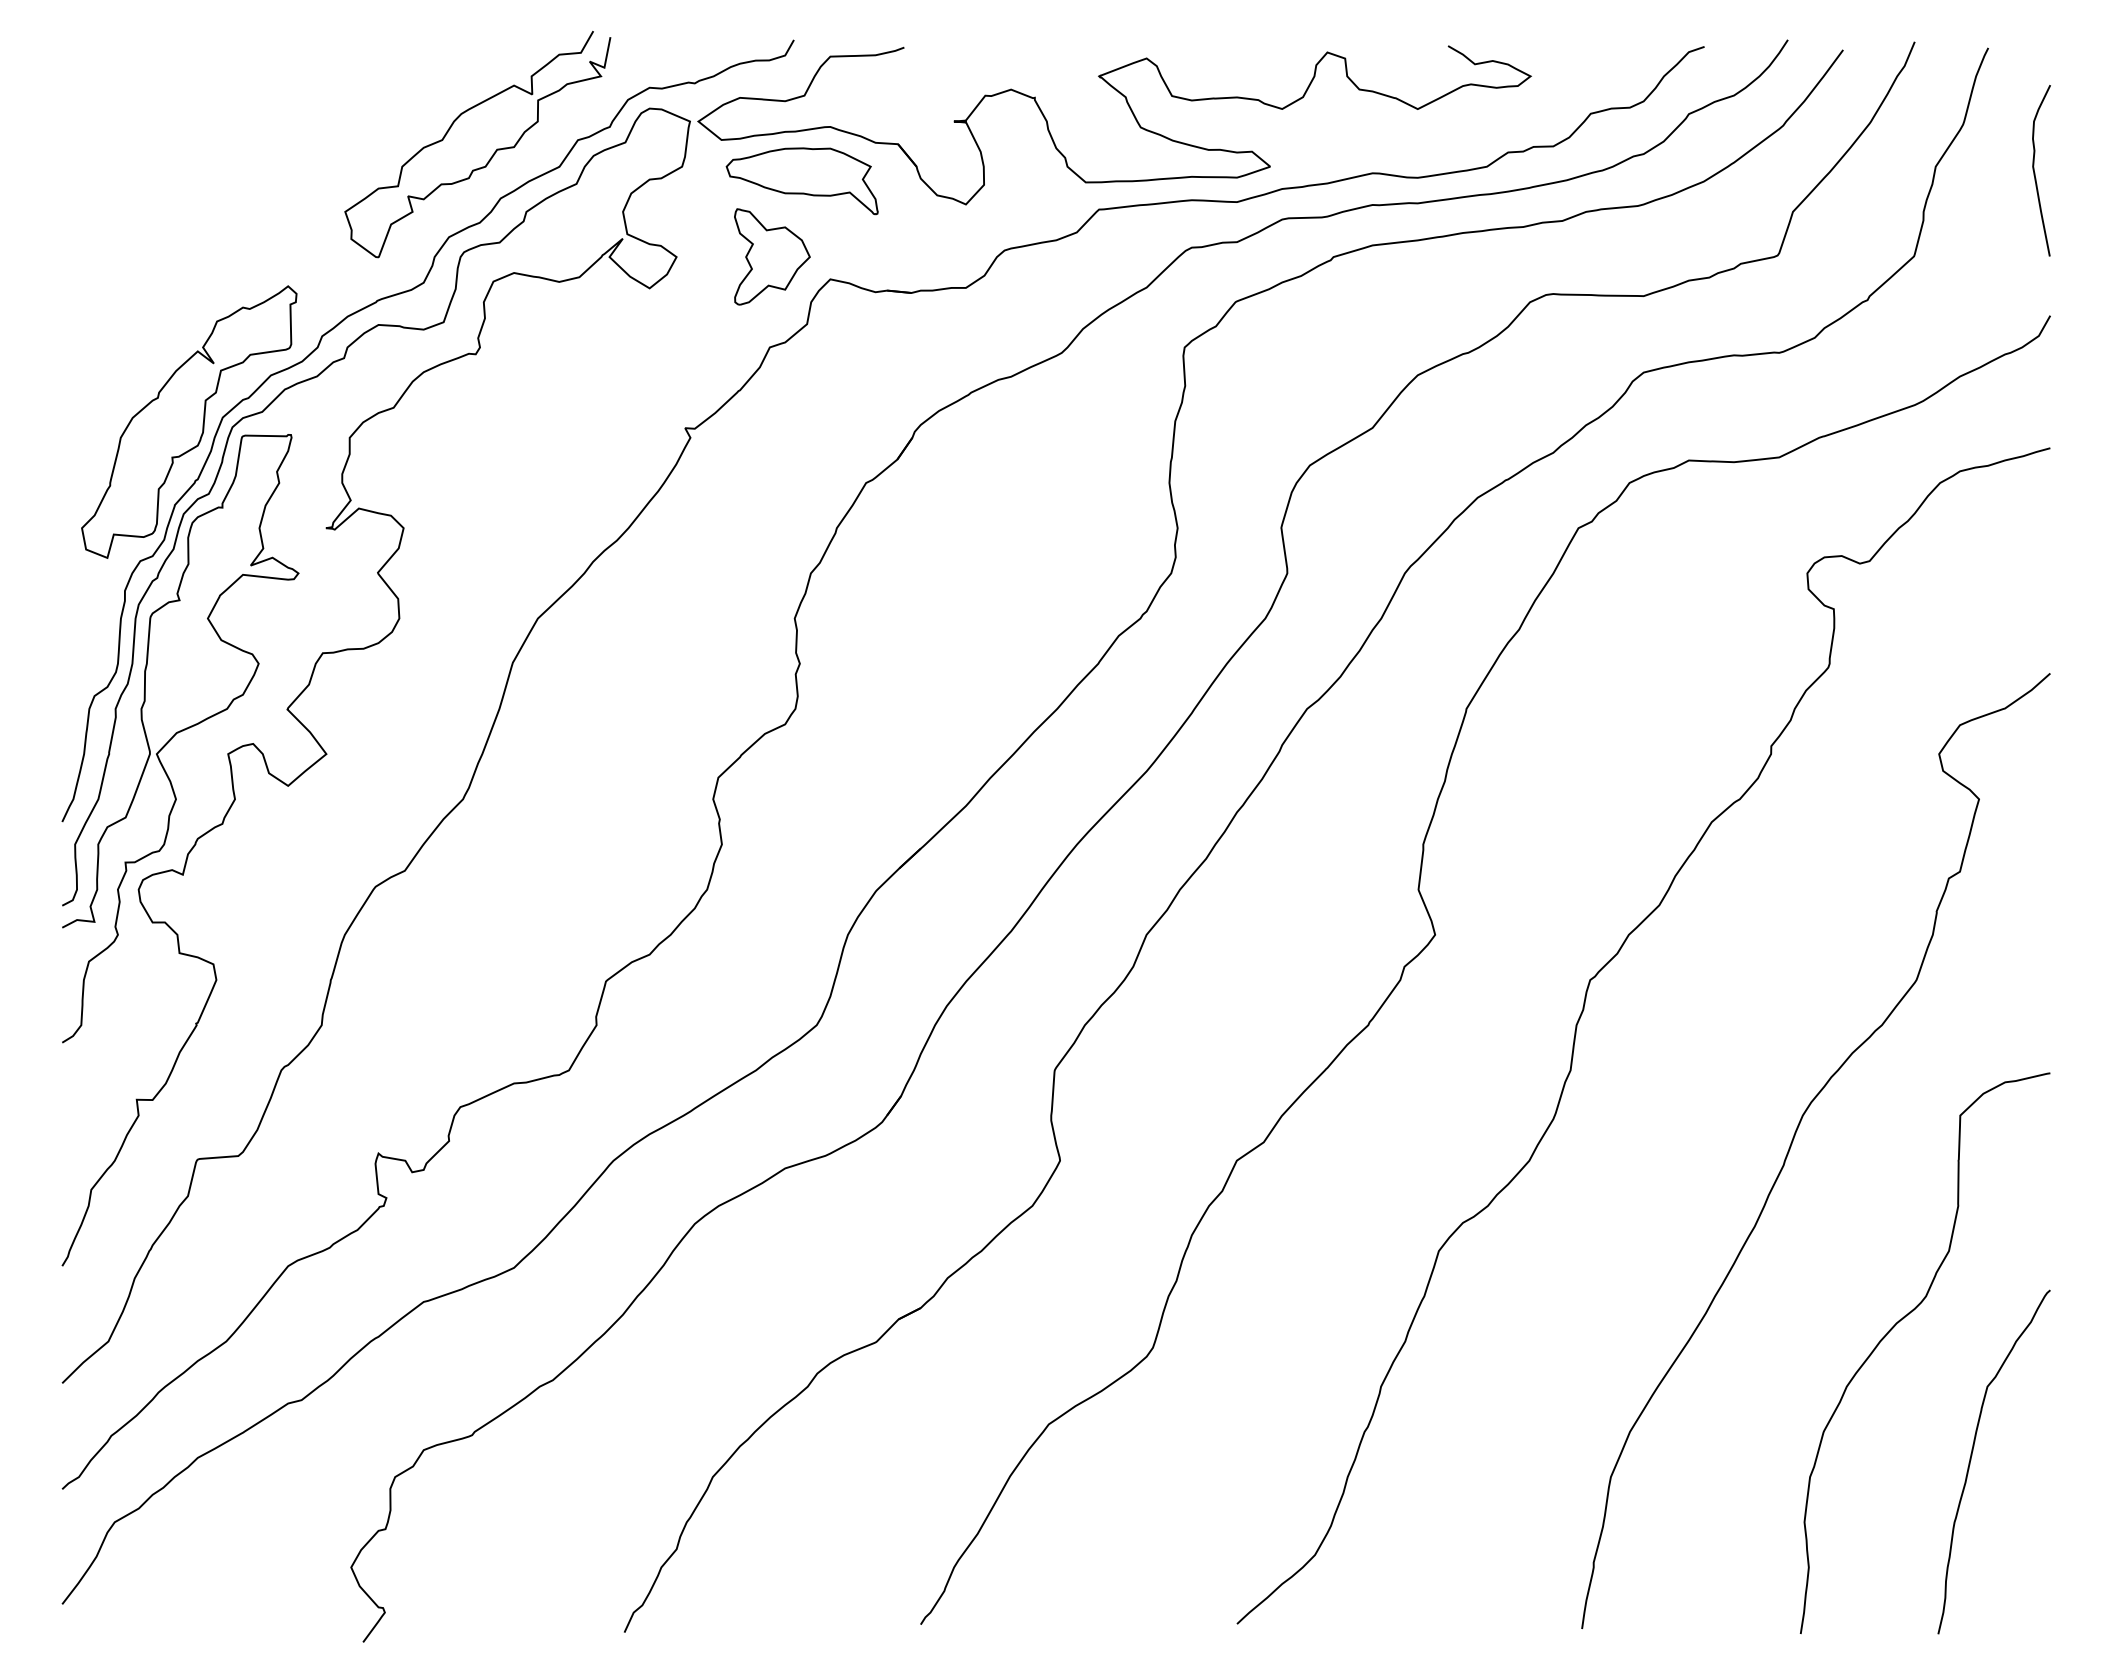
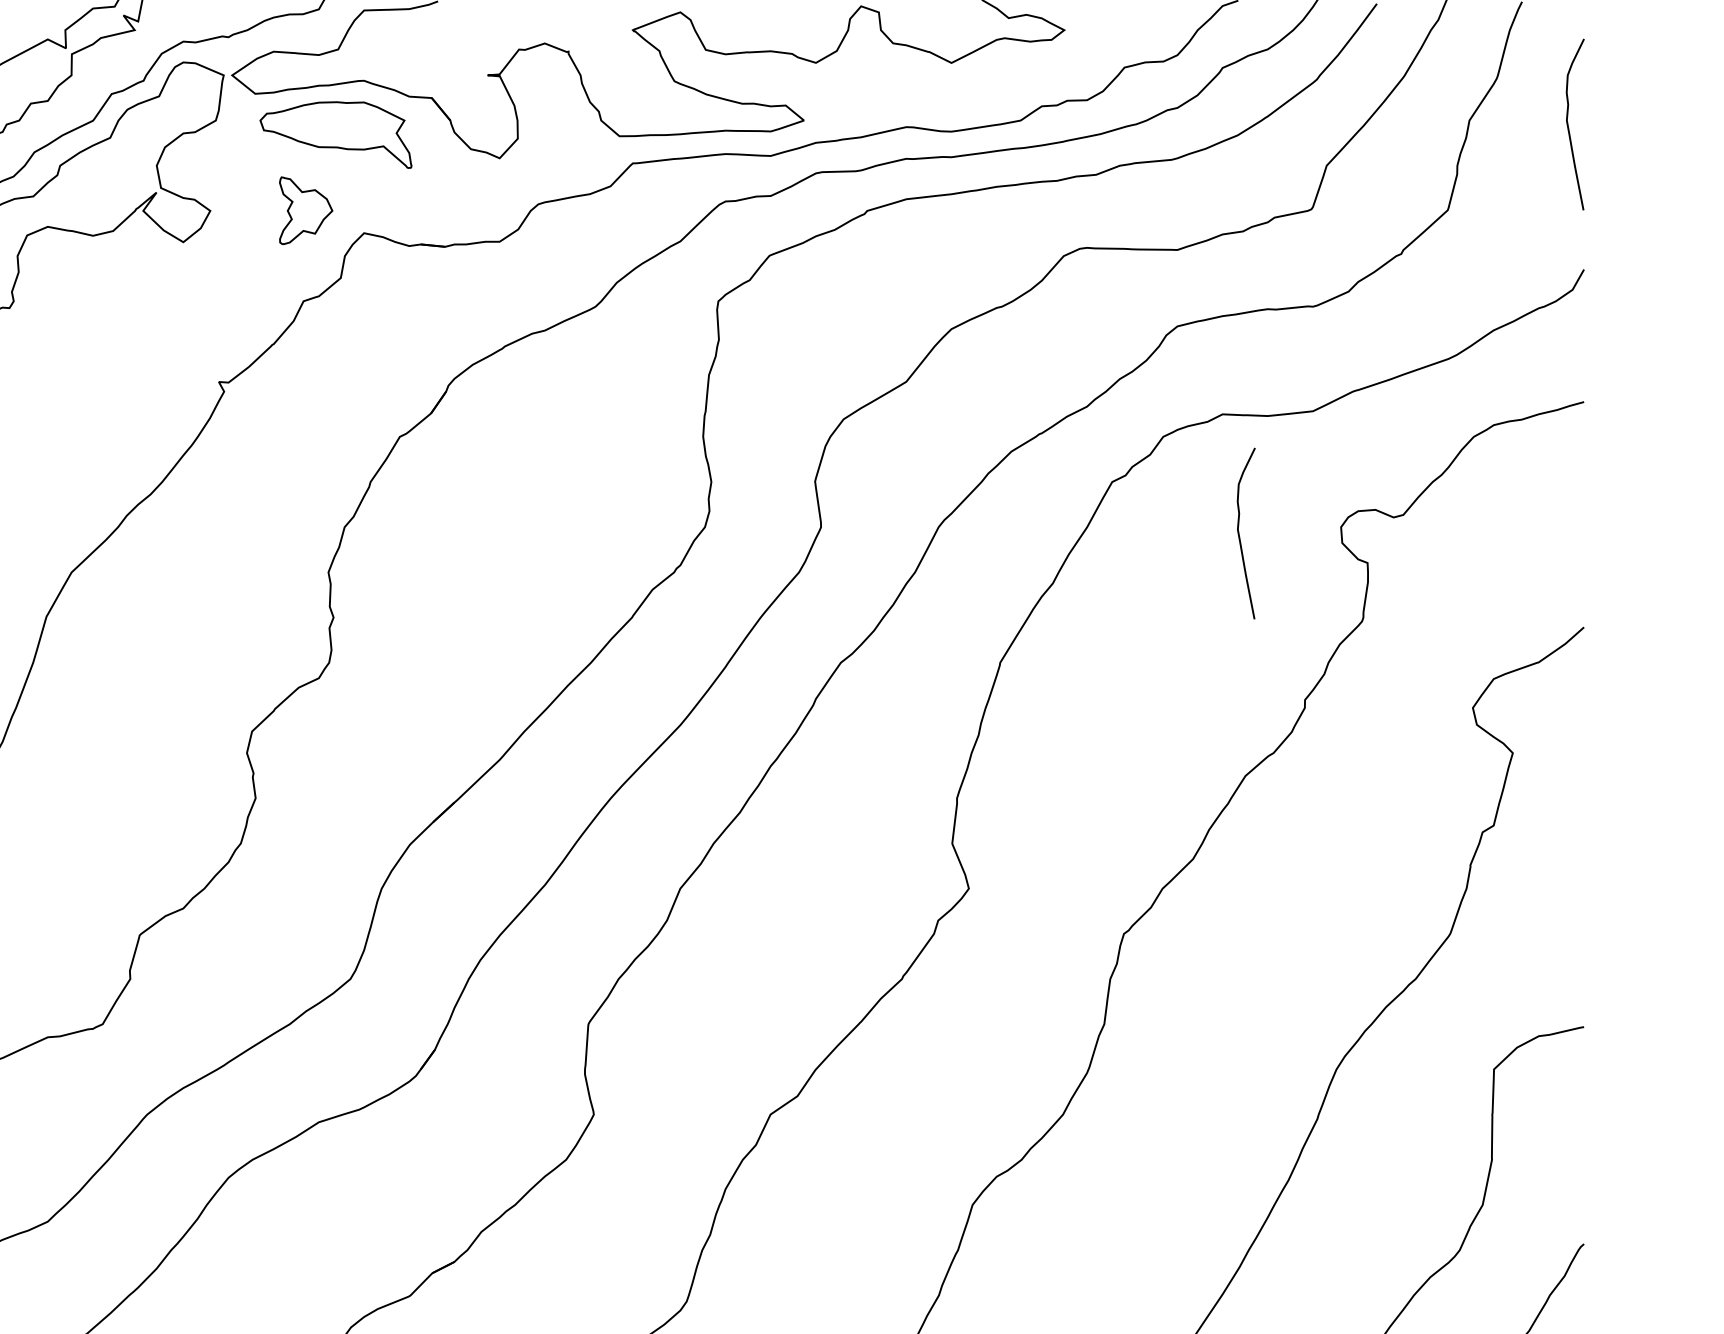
part: (772, 256) -> (306, 210), size x0.7
curve: (1706, 581) -> (1240, 535), added

